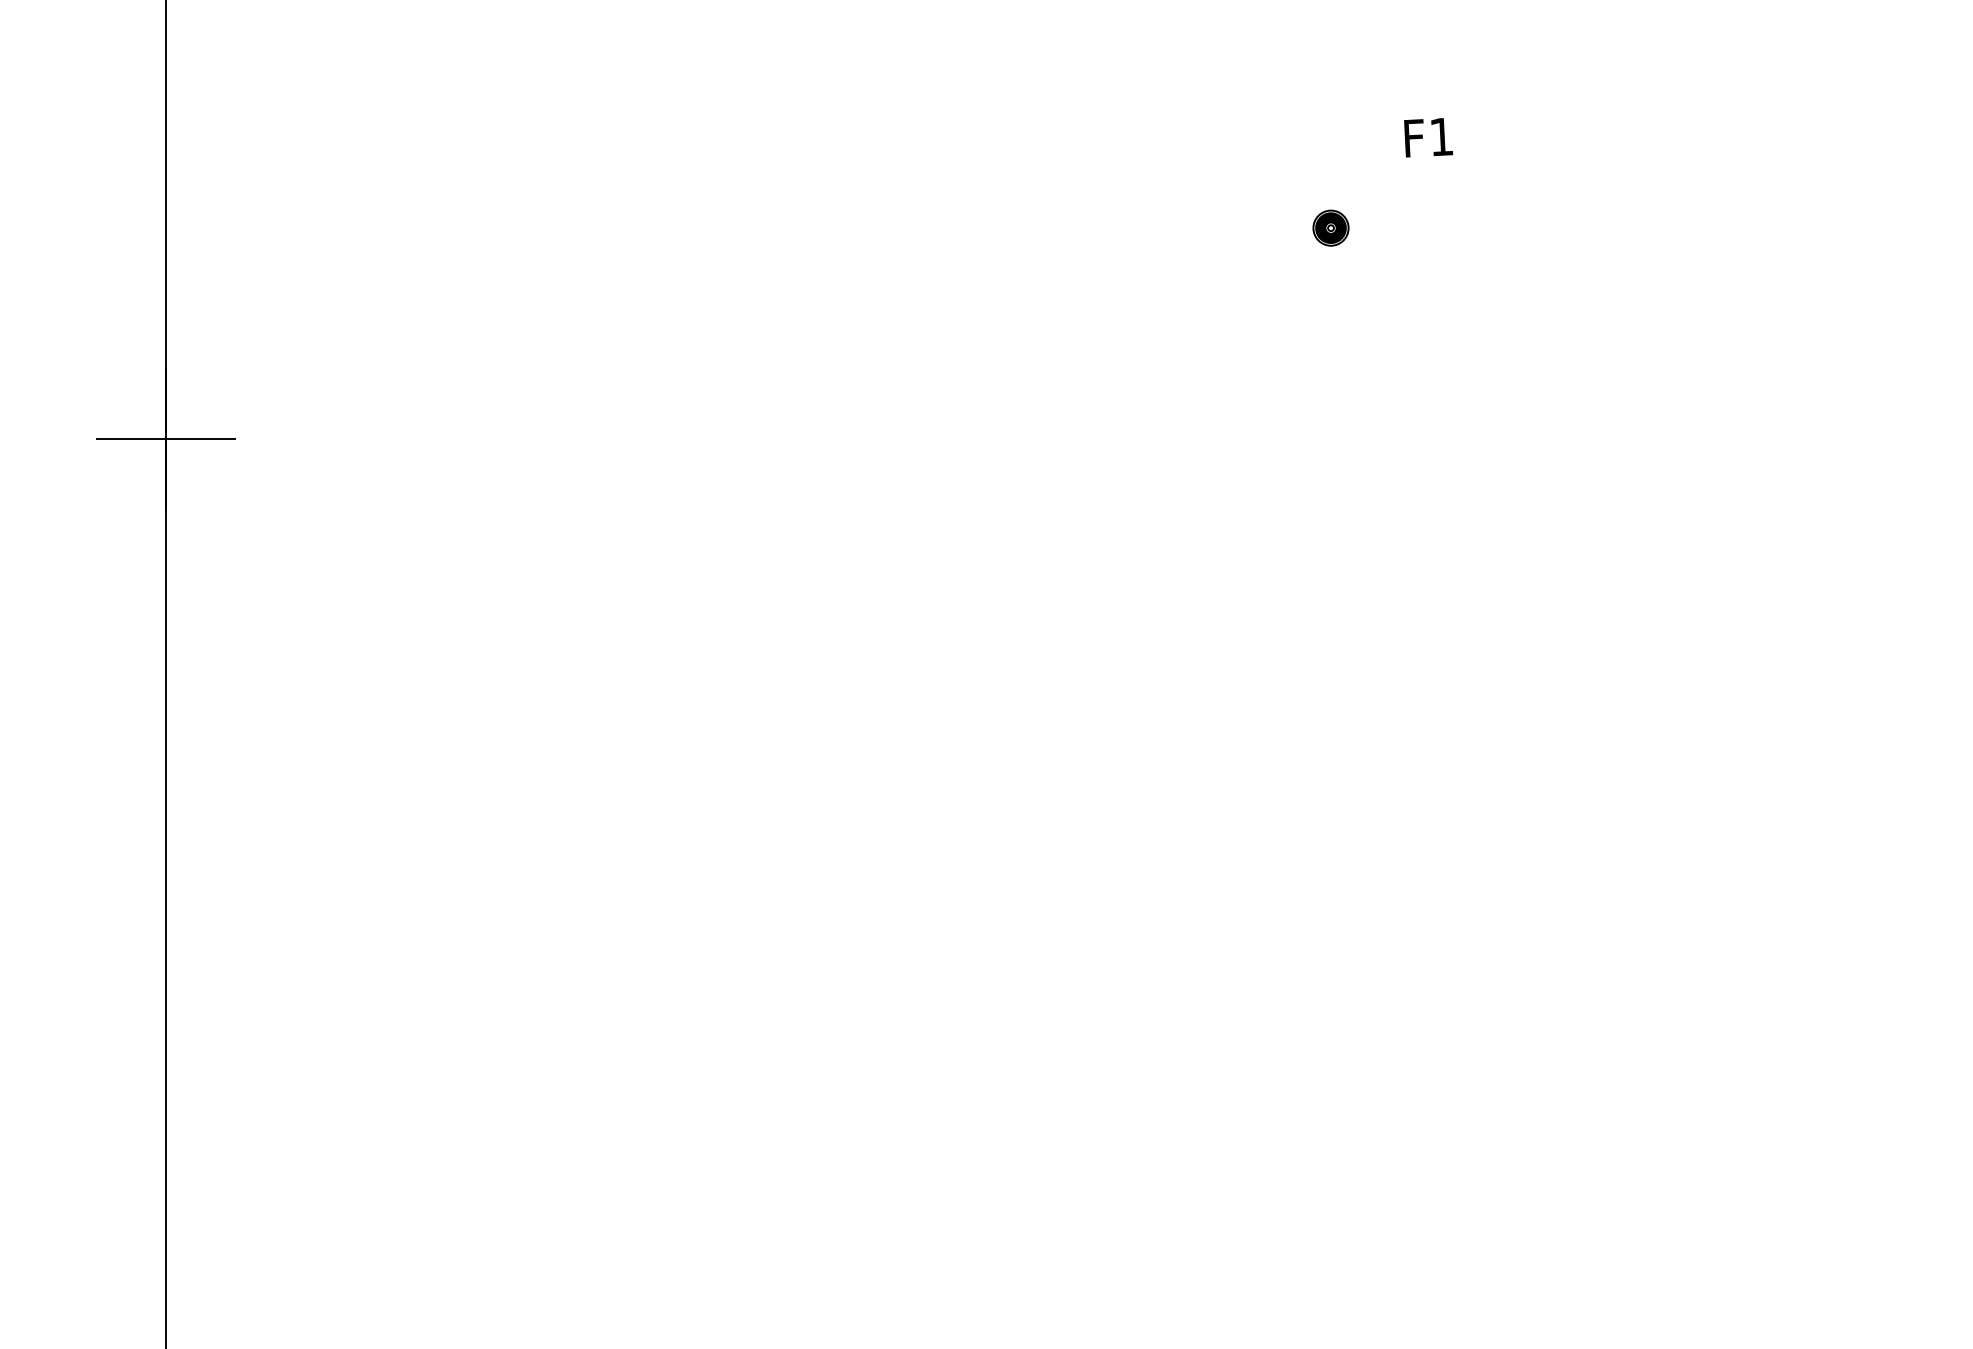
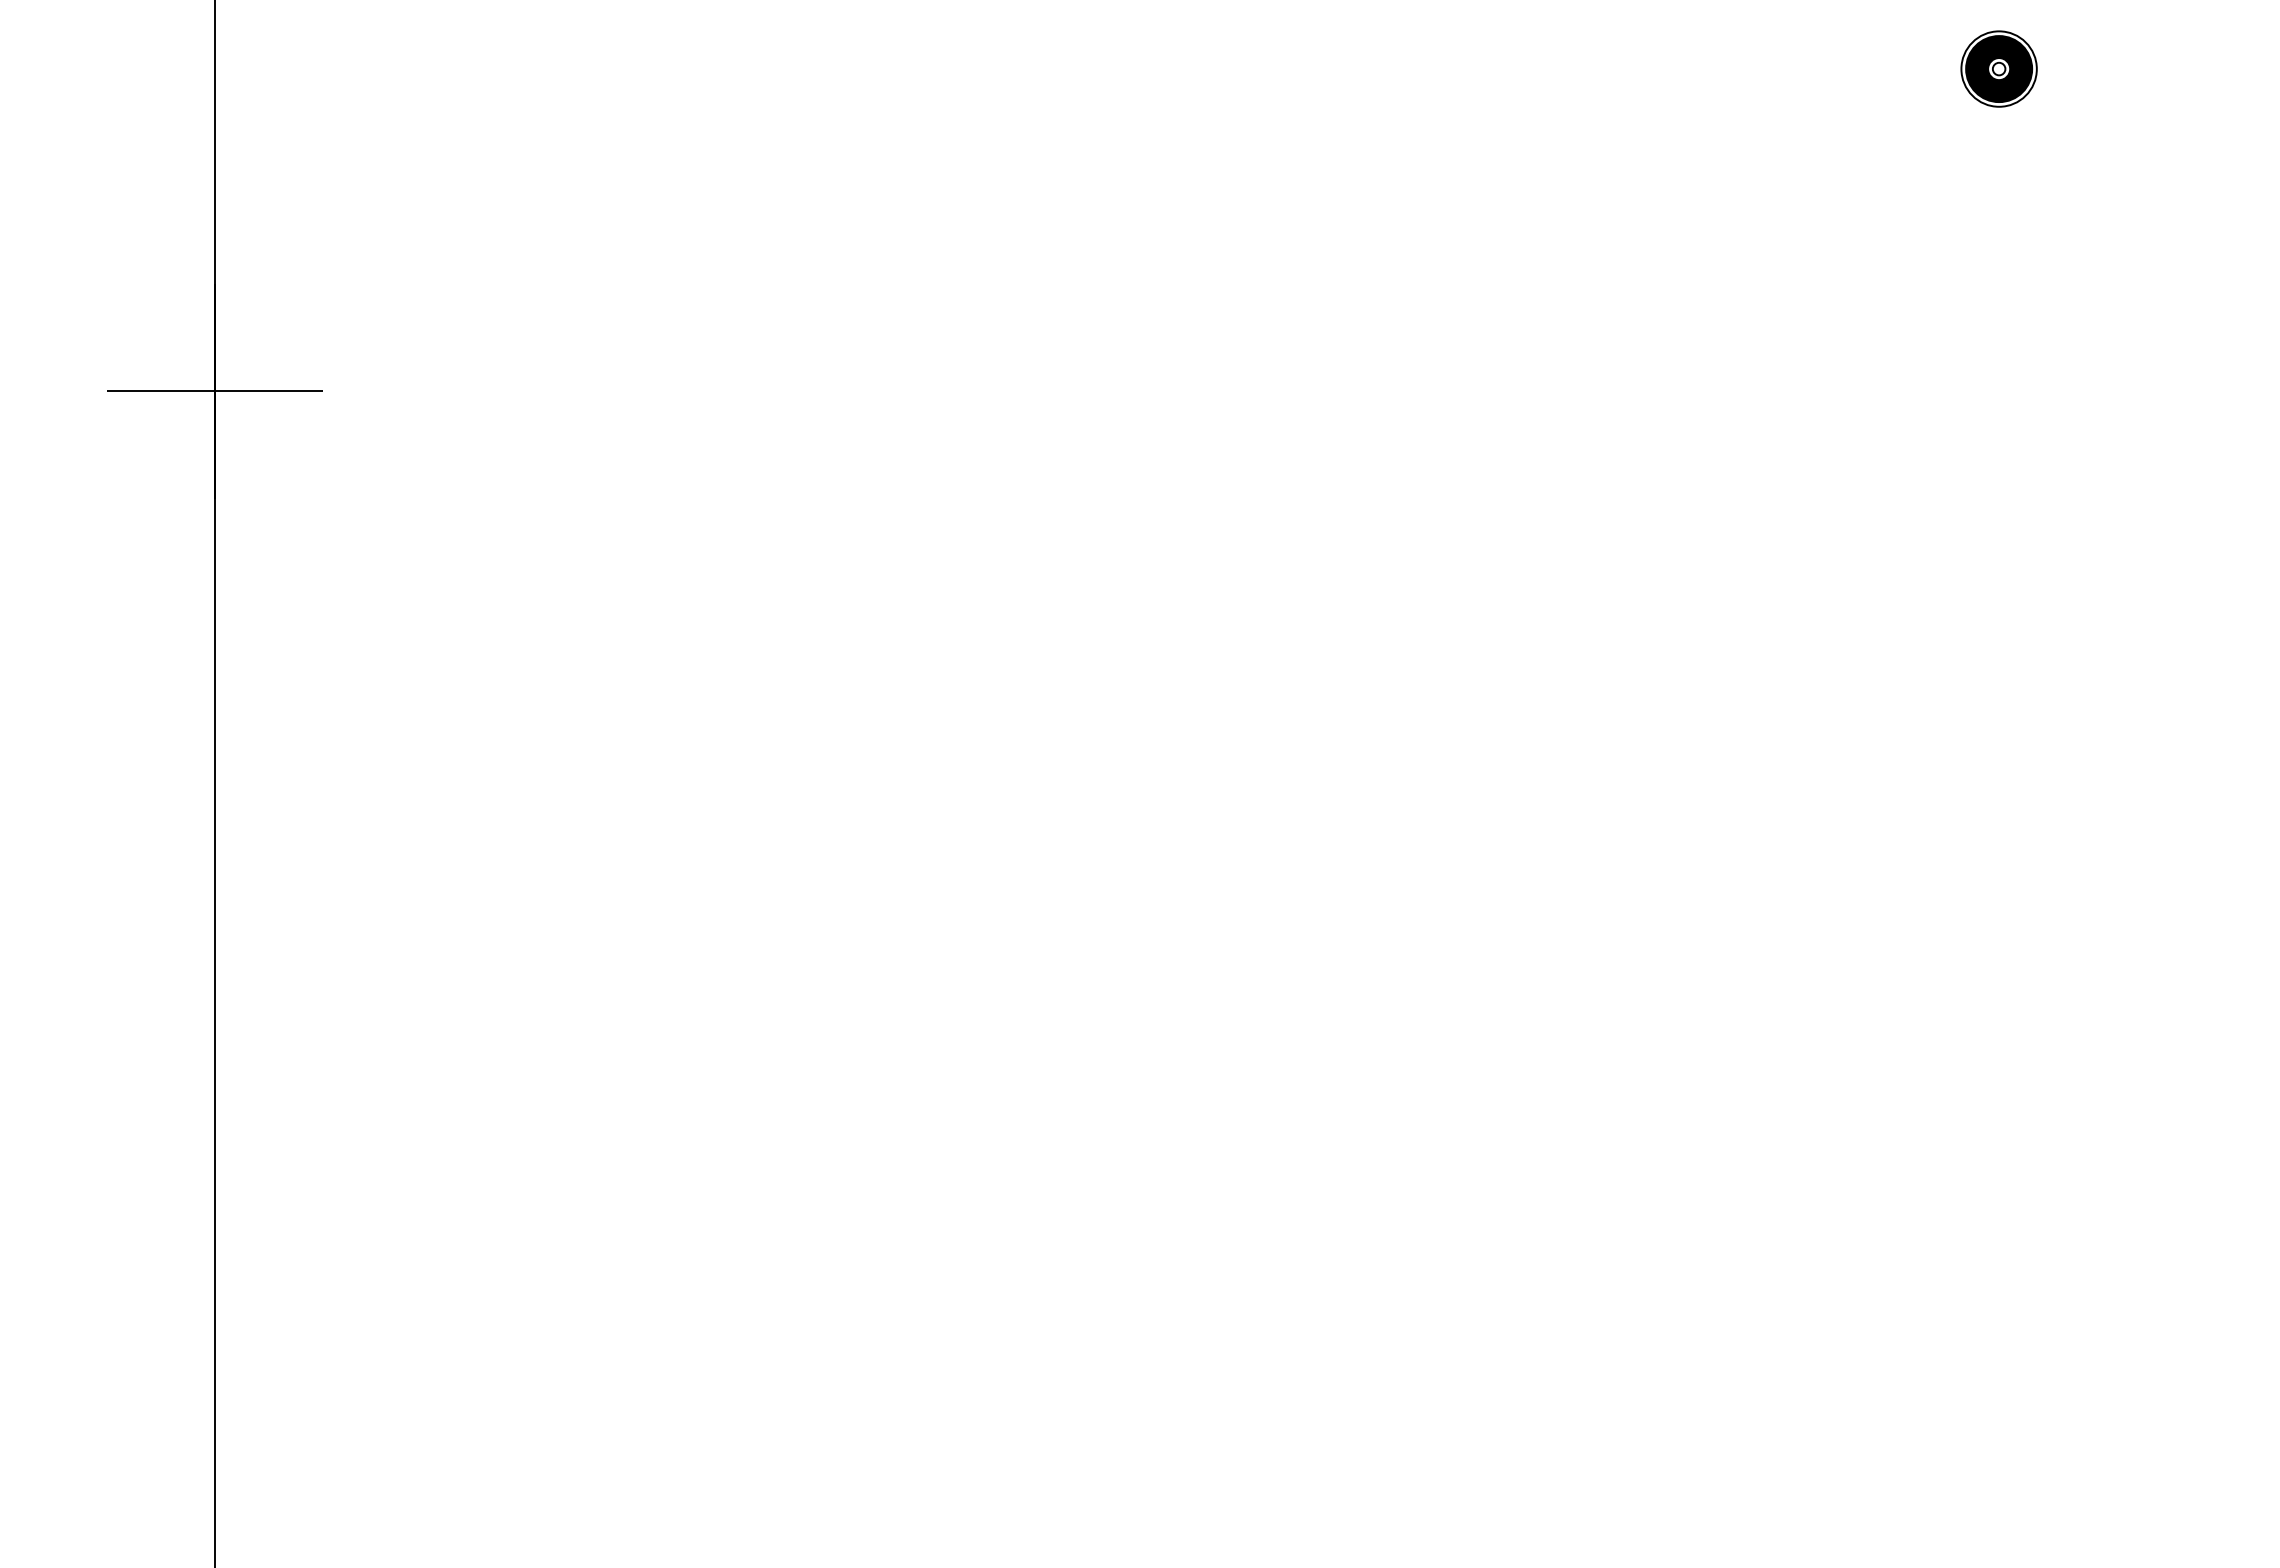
part: (1330, 227) -> (1998, 67), size x1.4

